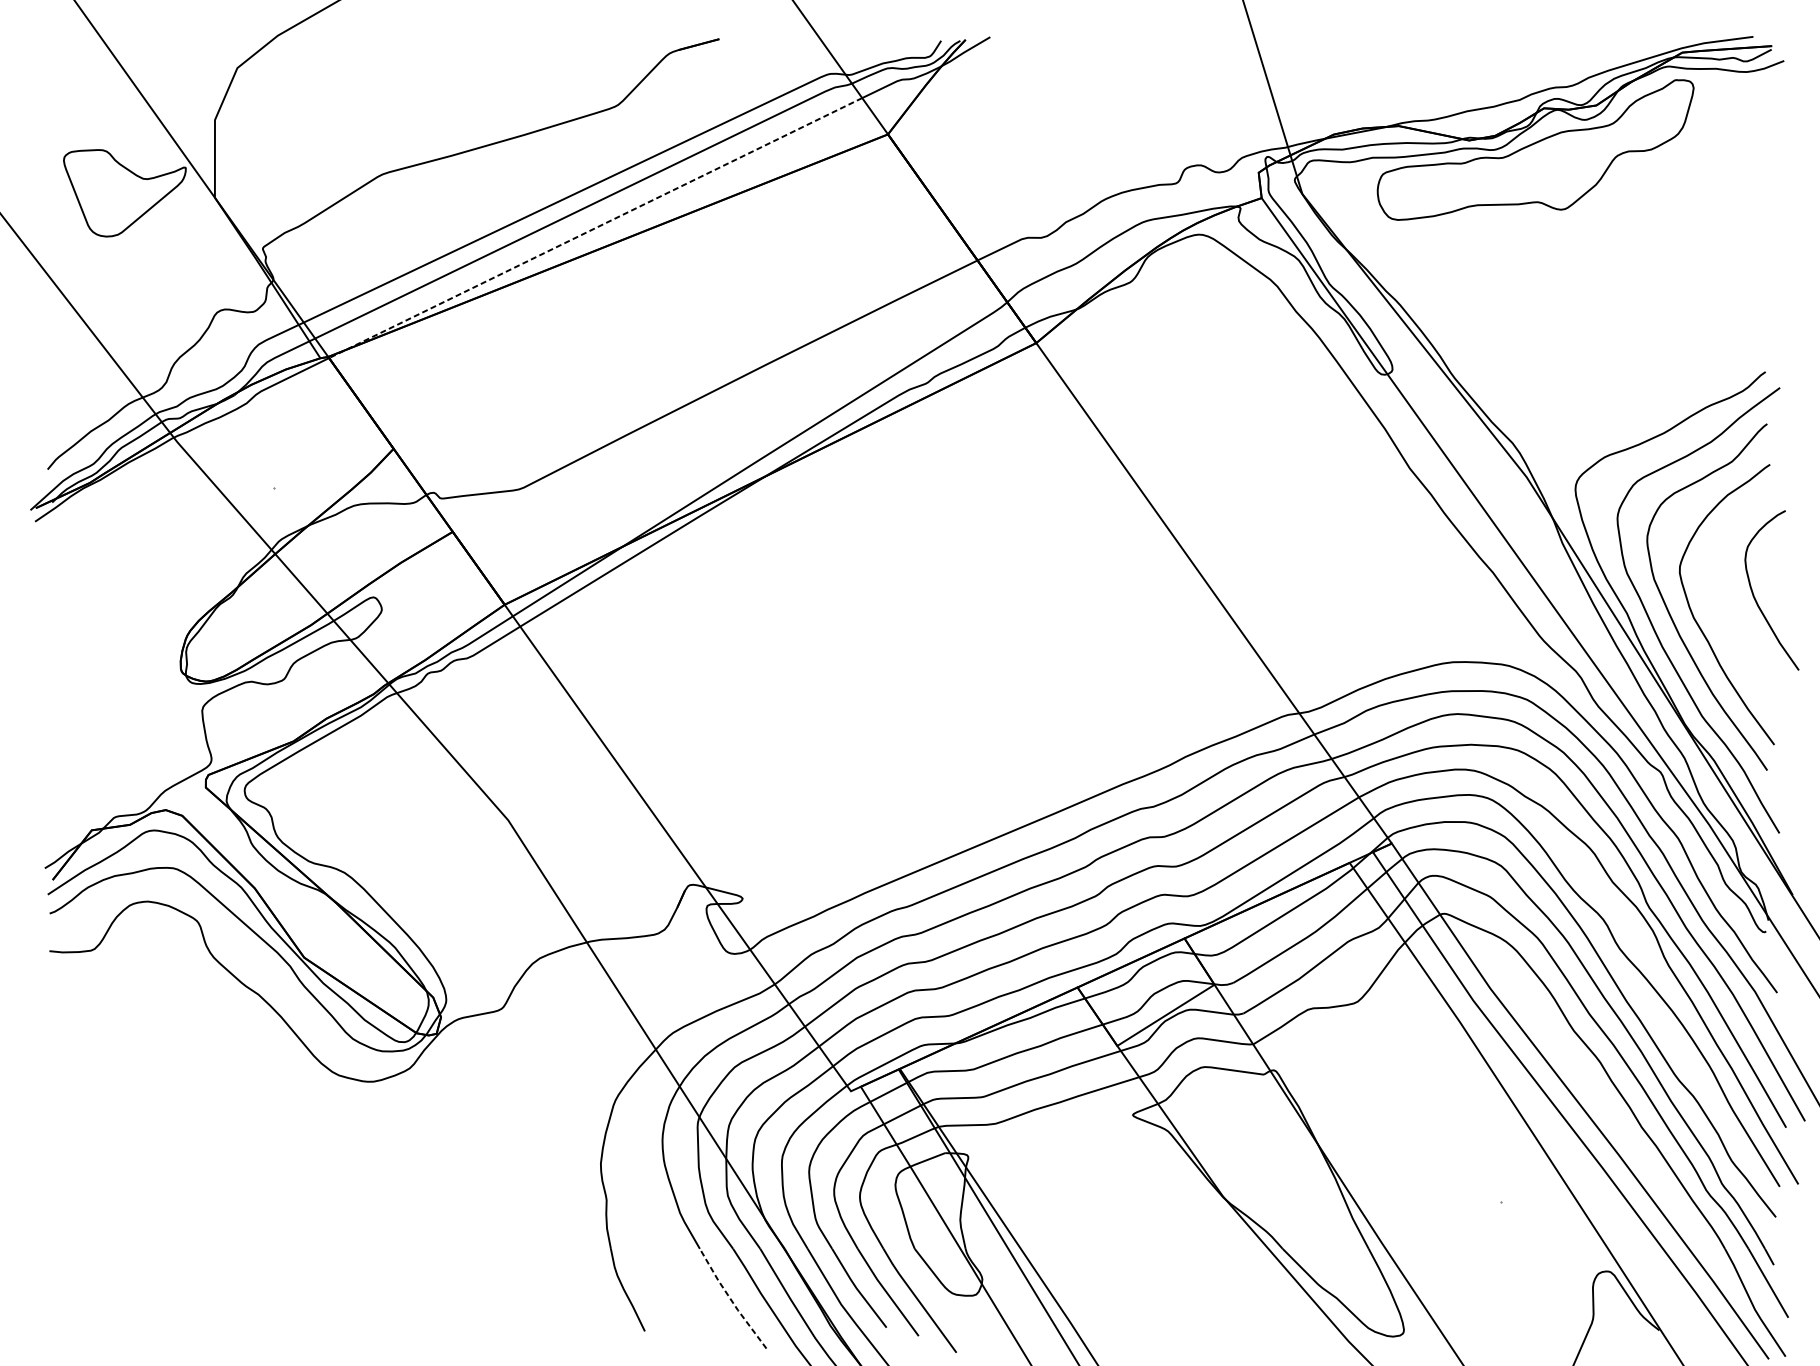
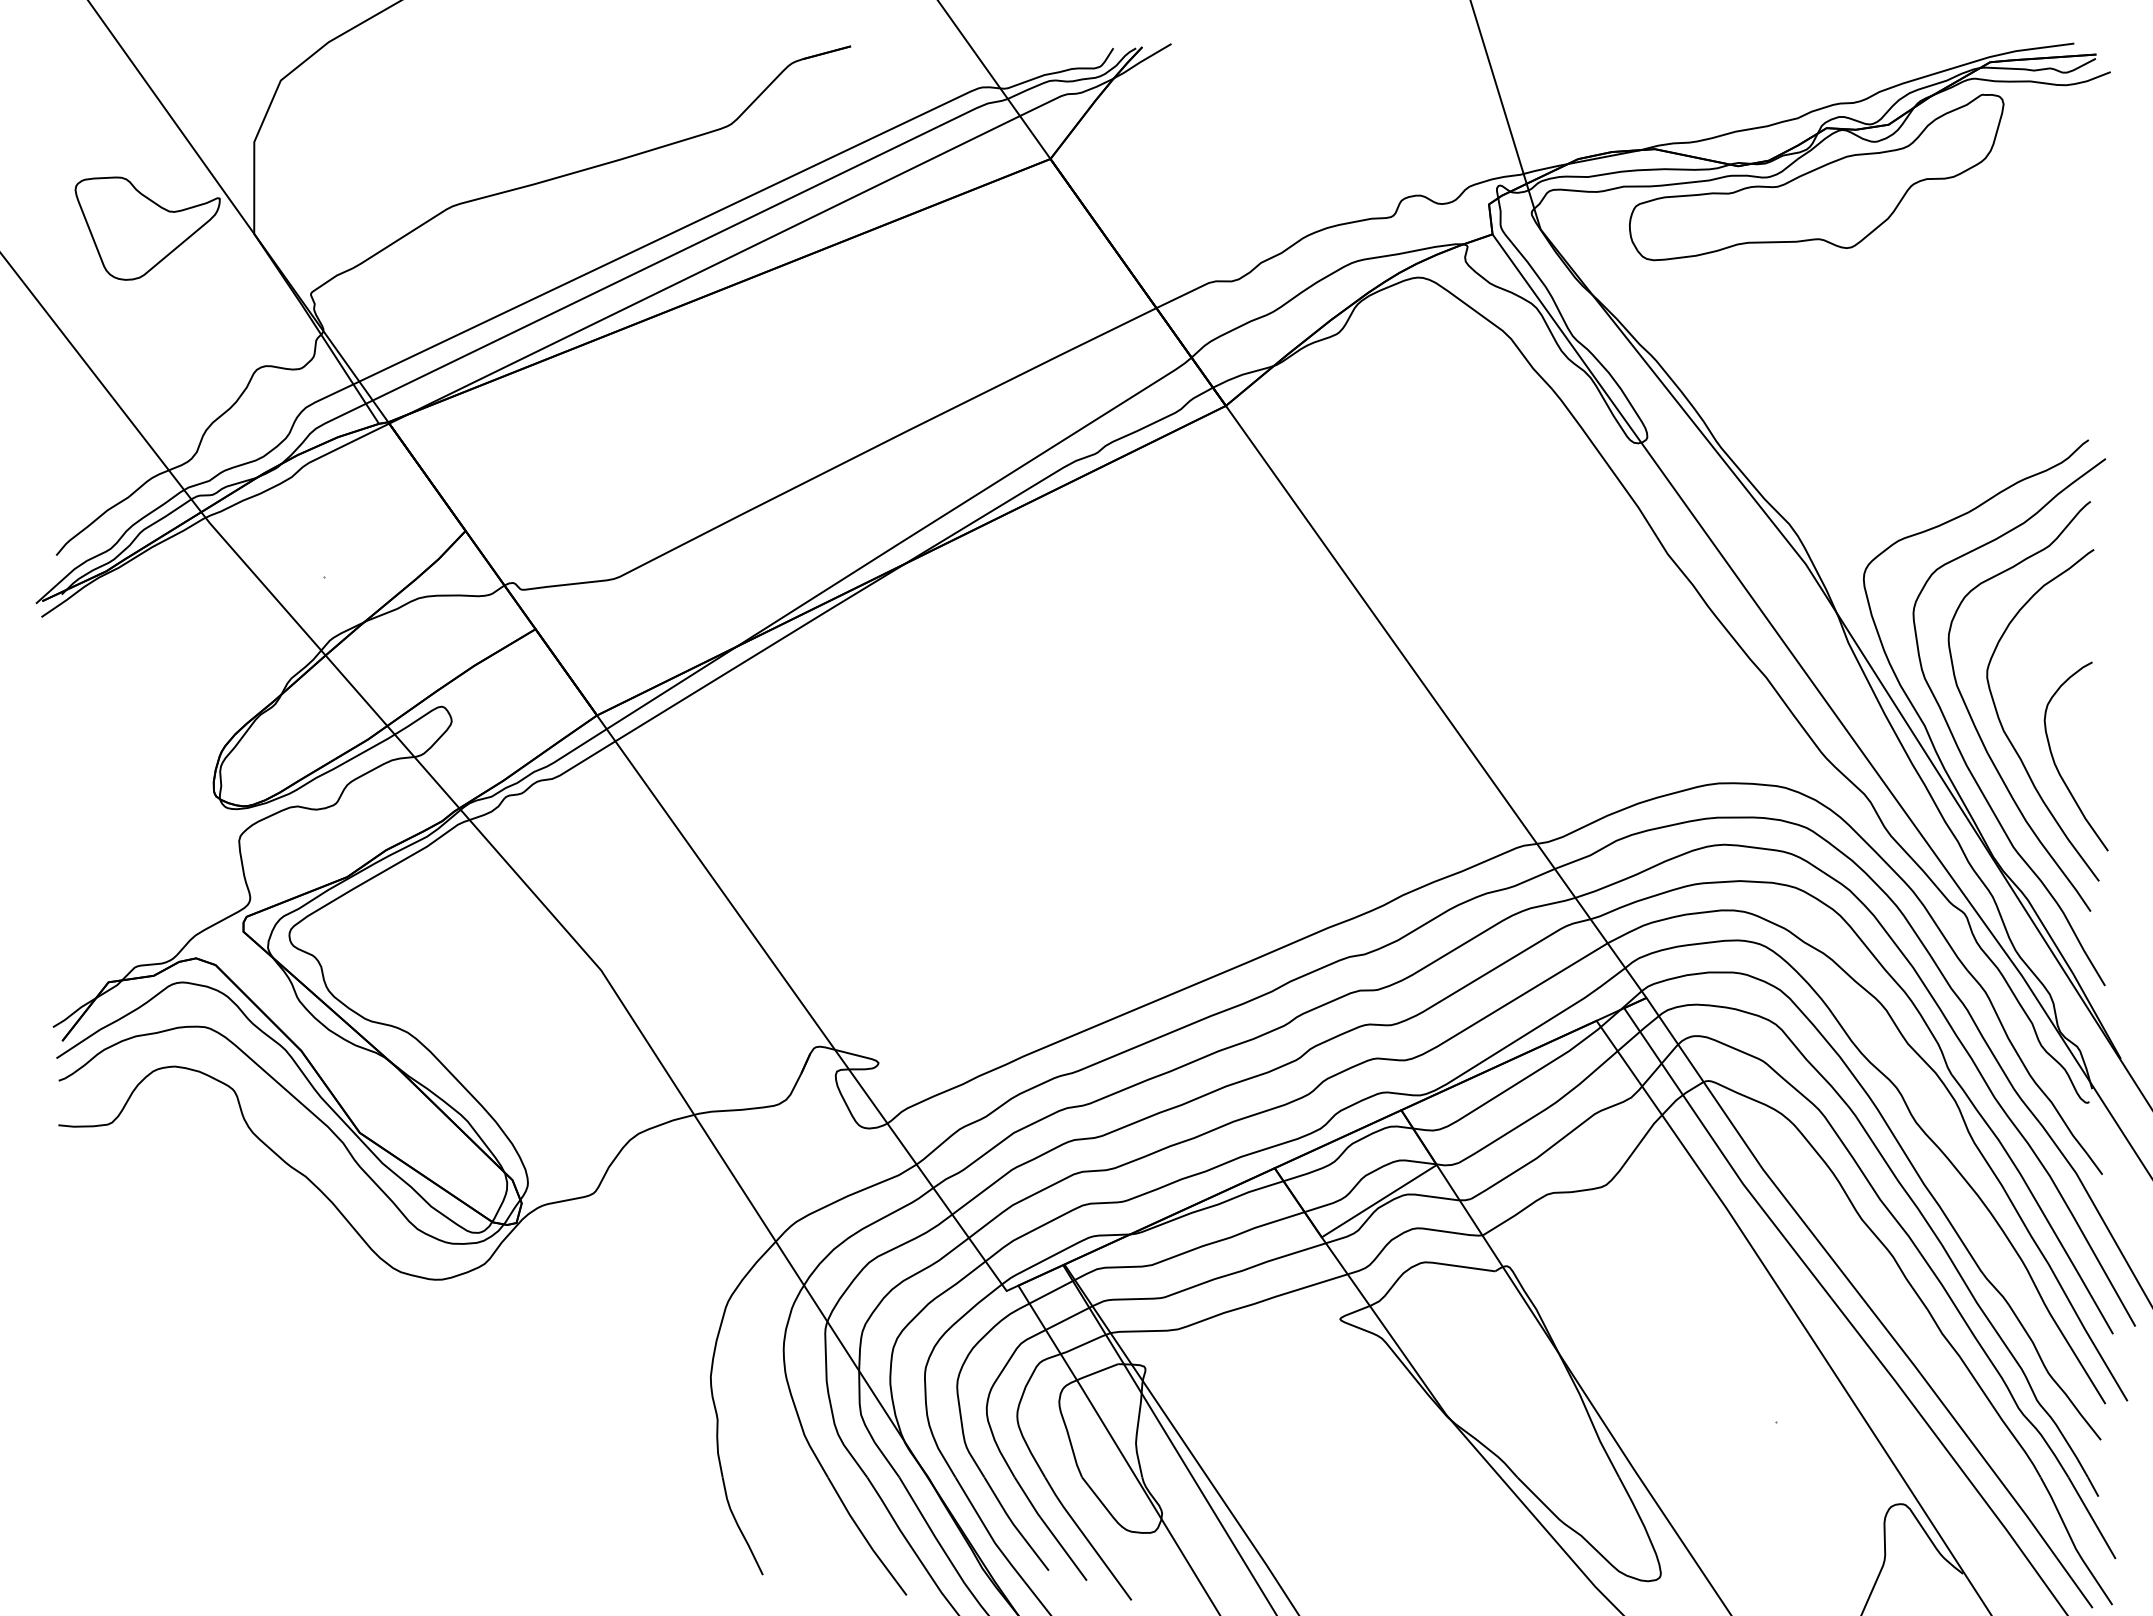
line: (595, 227) -> (704, 269), dashed -> solid
curve: (1755, 597) -> (2056, 764), moved
line: (731, 1299) -> (865, 1537), dashed -> solid

